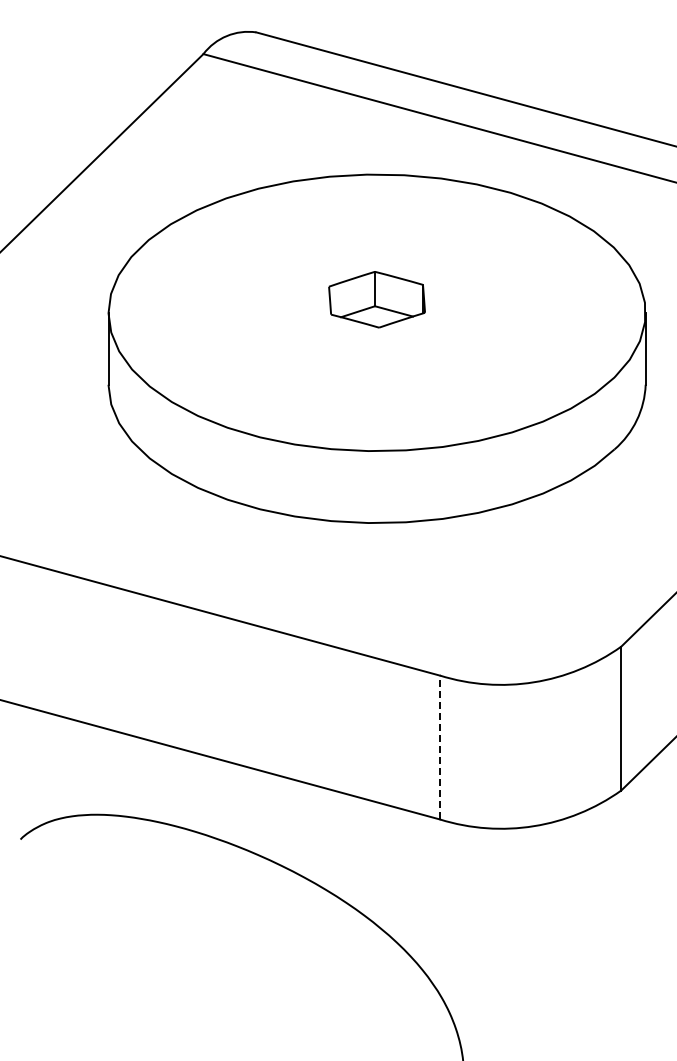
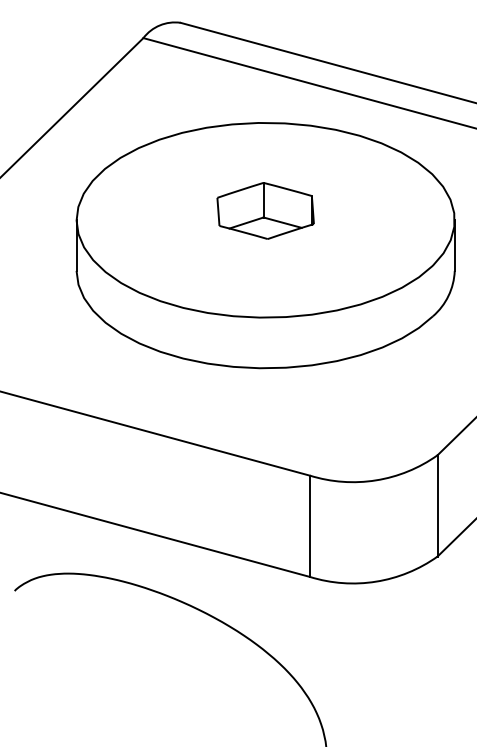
part: (376, 299) -> (265, 210), size x1.43
line: (439, 747) -> (309, 526), dashed -> solid

